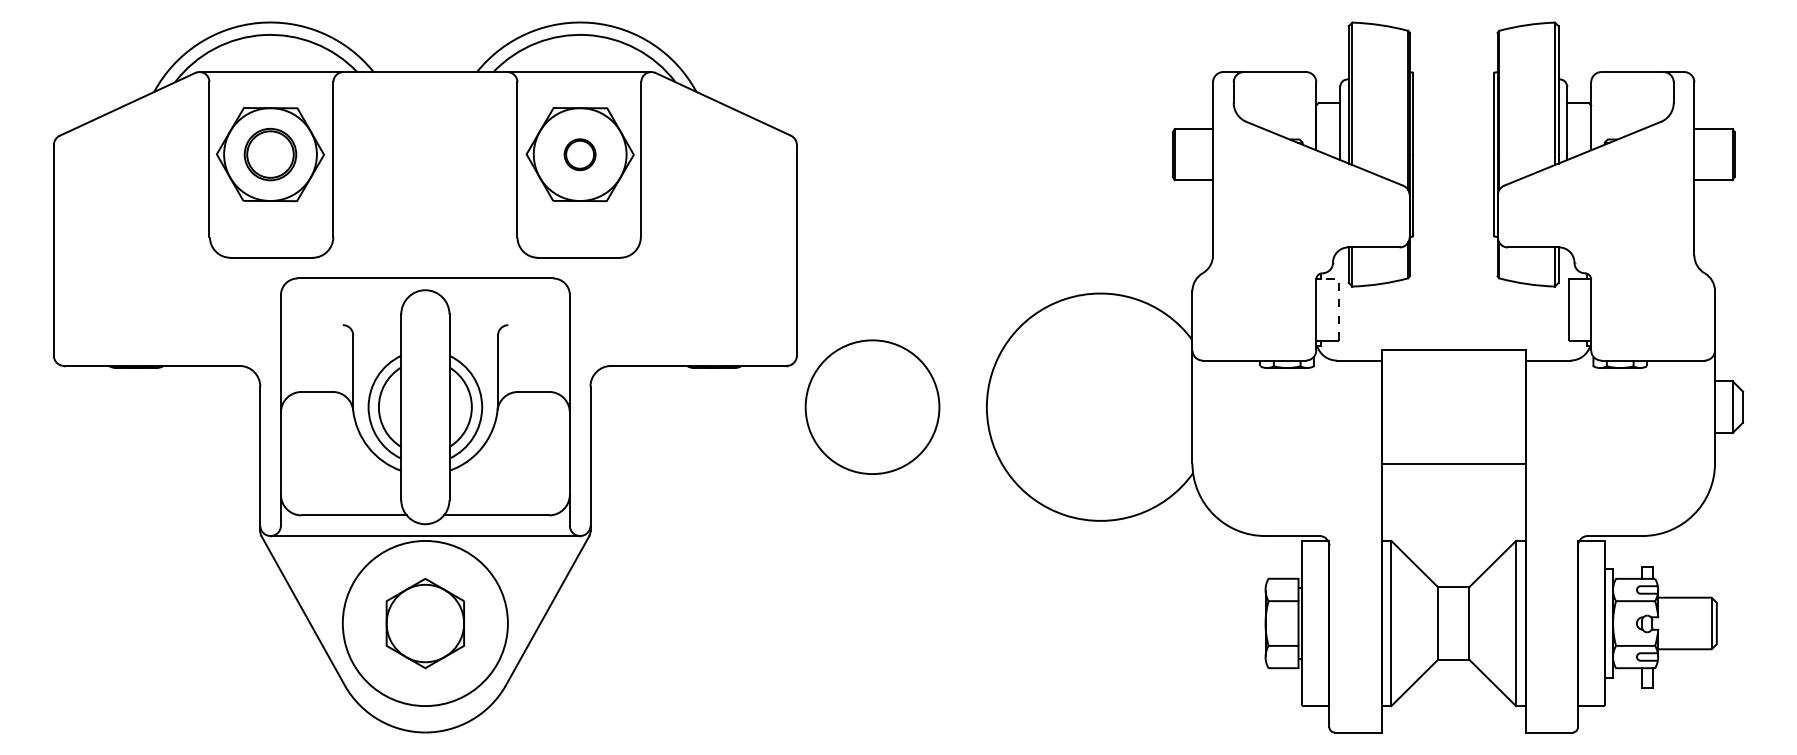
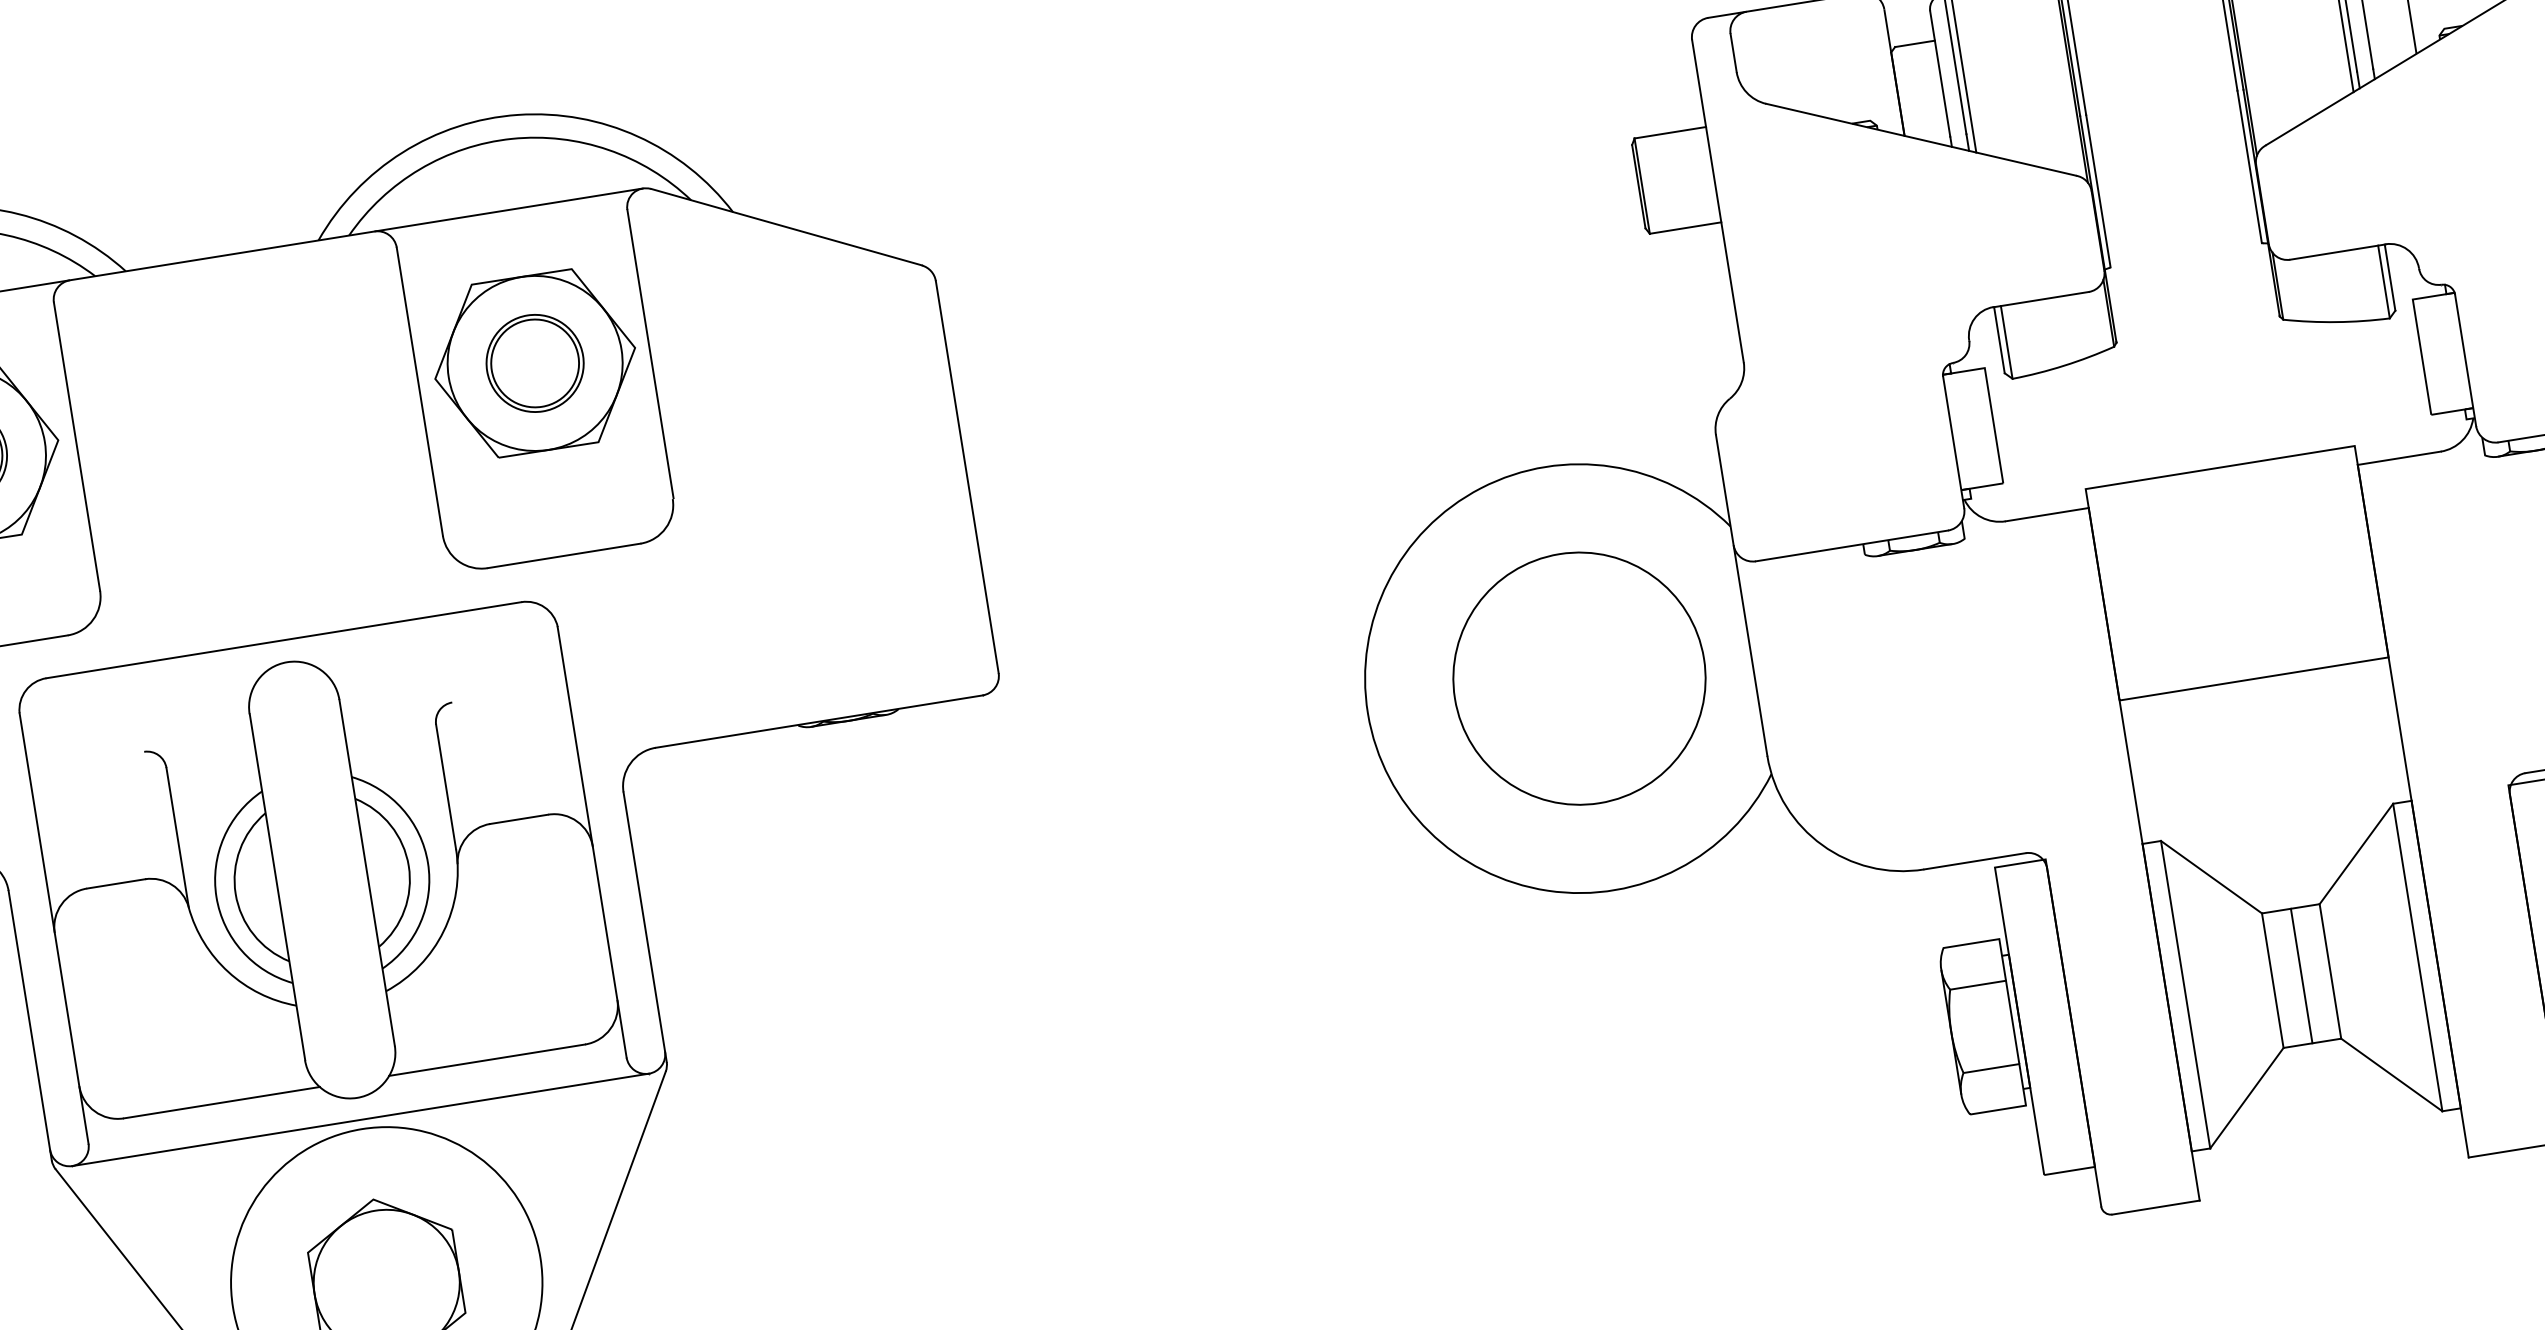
part: (579, 154) -> (533, 363), size x1.67
line: (1338, 297) -> (1989, 403), dashed -> solid
circle: (872, 406) -> (1579, 677), moved
line: (1453, 623) -> (2301, 976), added

